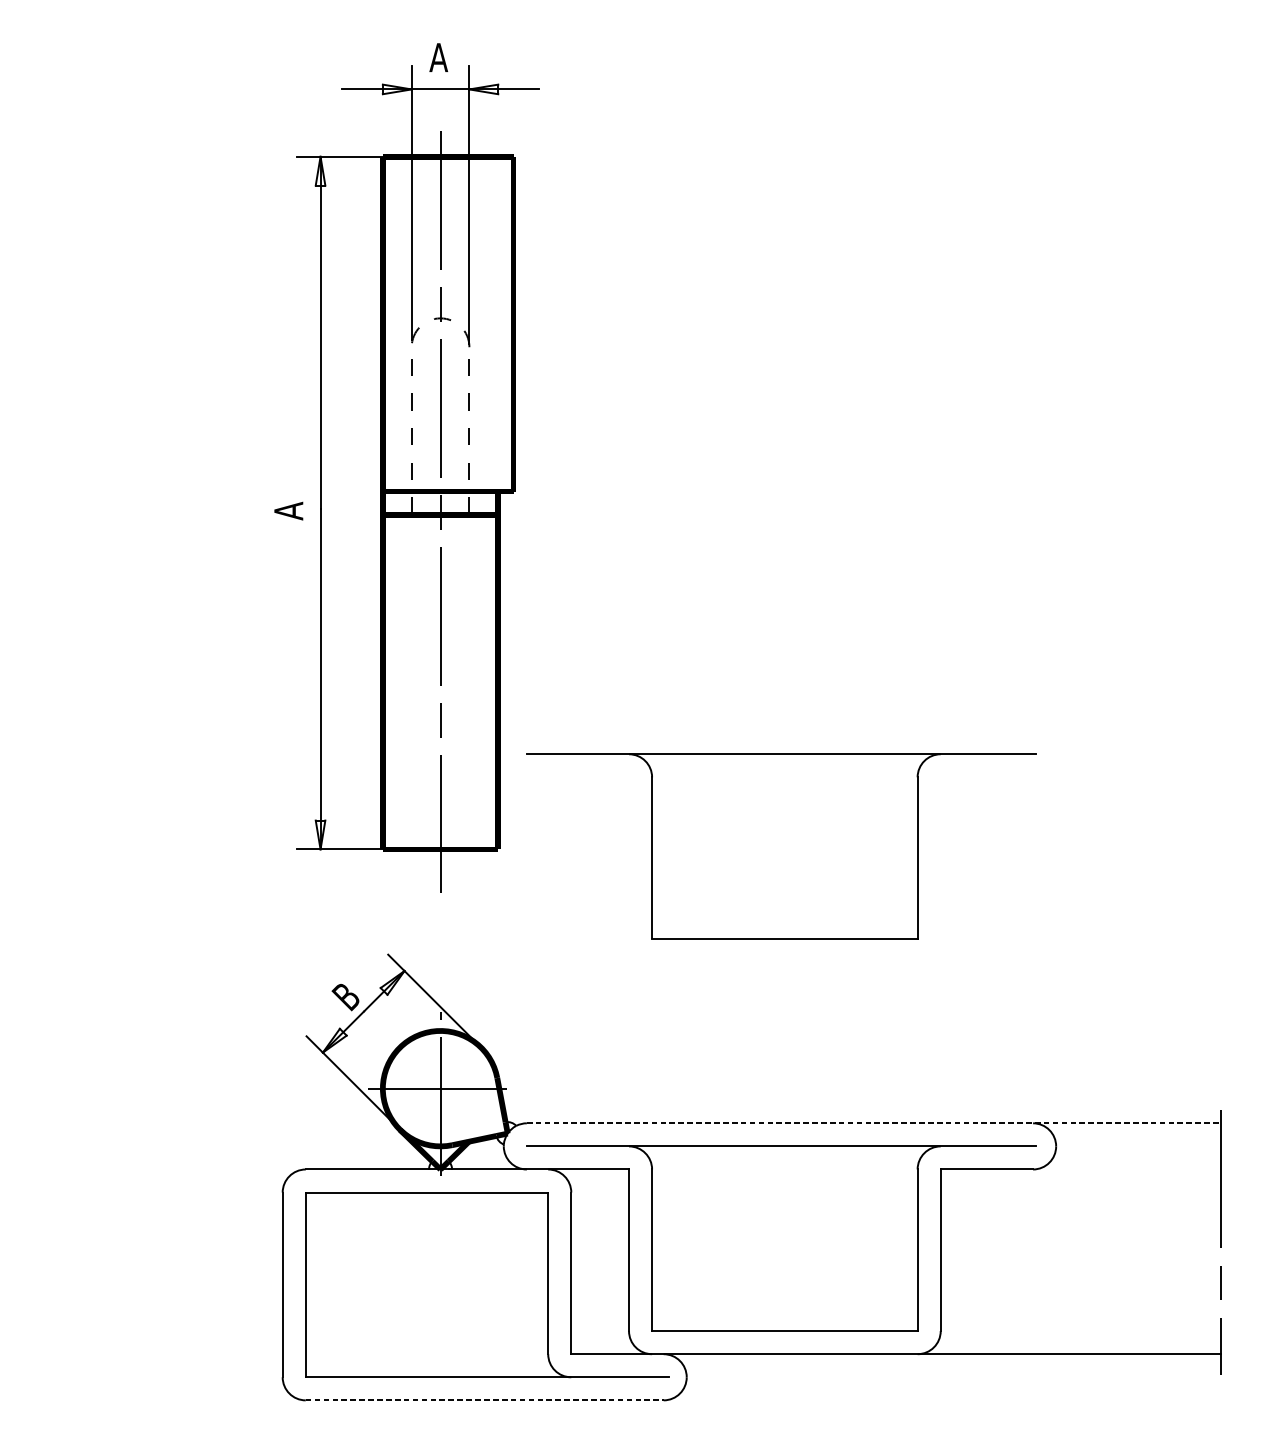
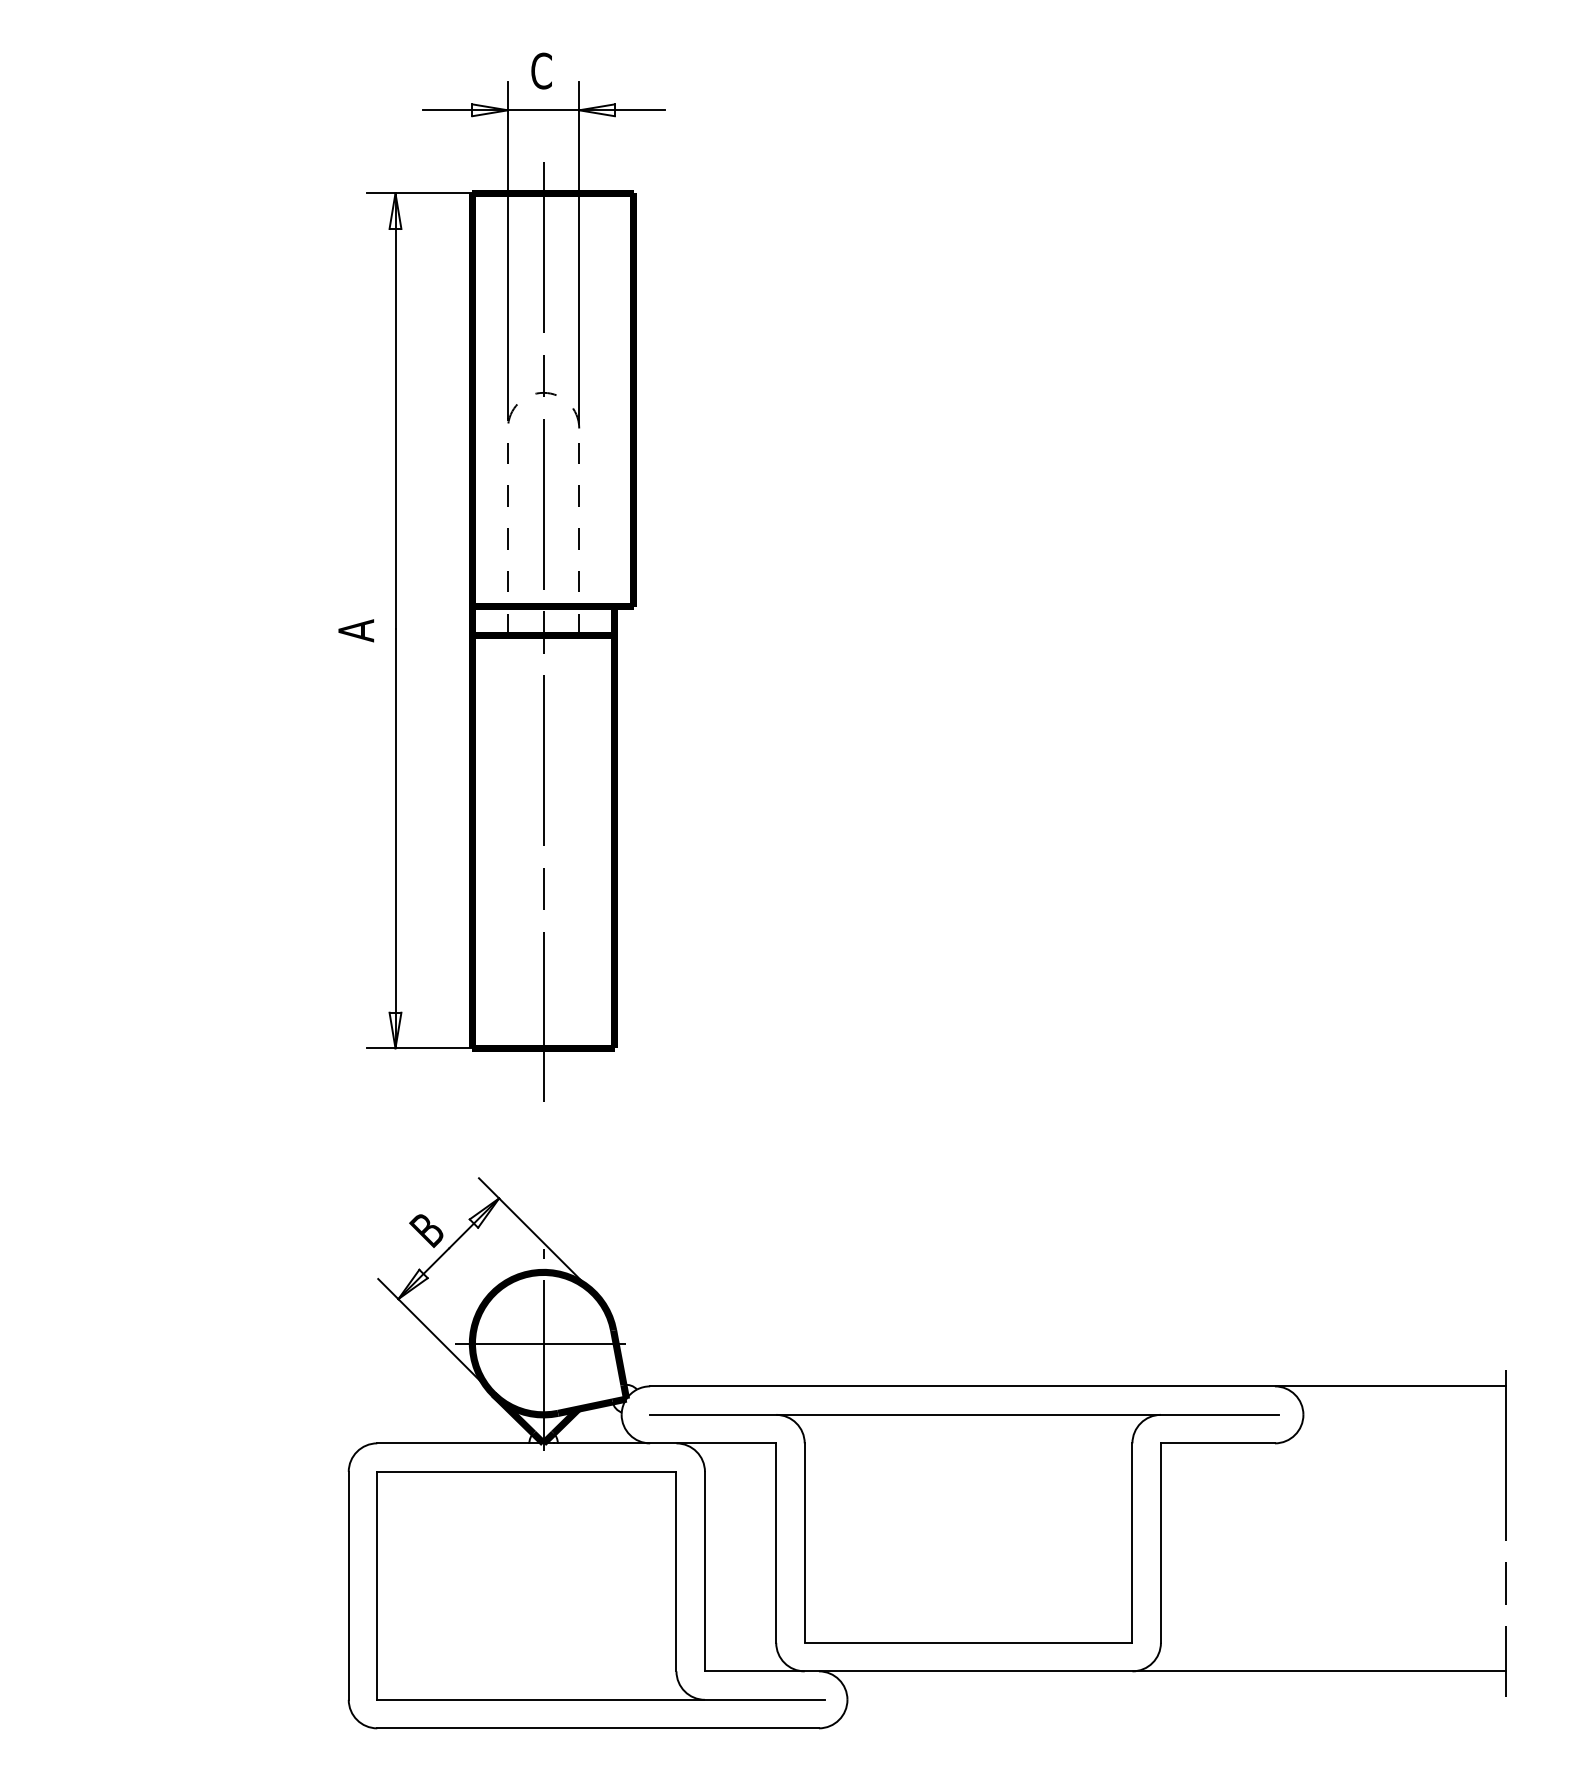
text: (438, 57) -> (540, 70), A -> C
part: (781, 846) -> (964, 1044), removed
line: (873, 1123) -> (1078, 1386), dashed -> solid
line: (485, 1400) -> (598, 1728), dashed -> solid

